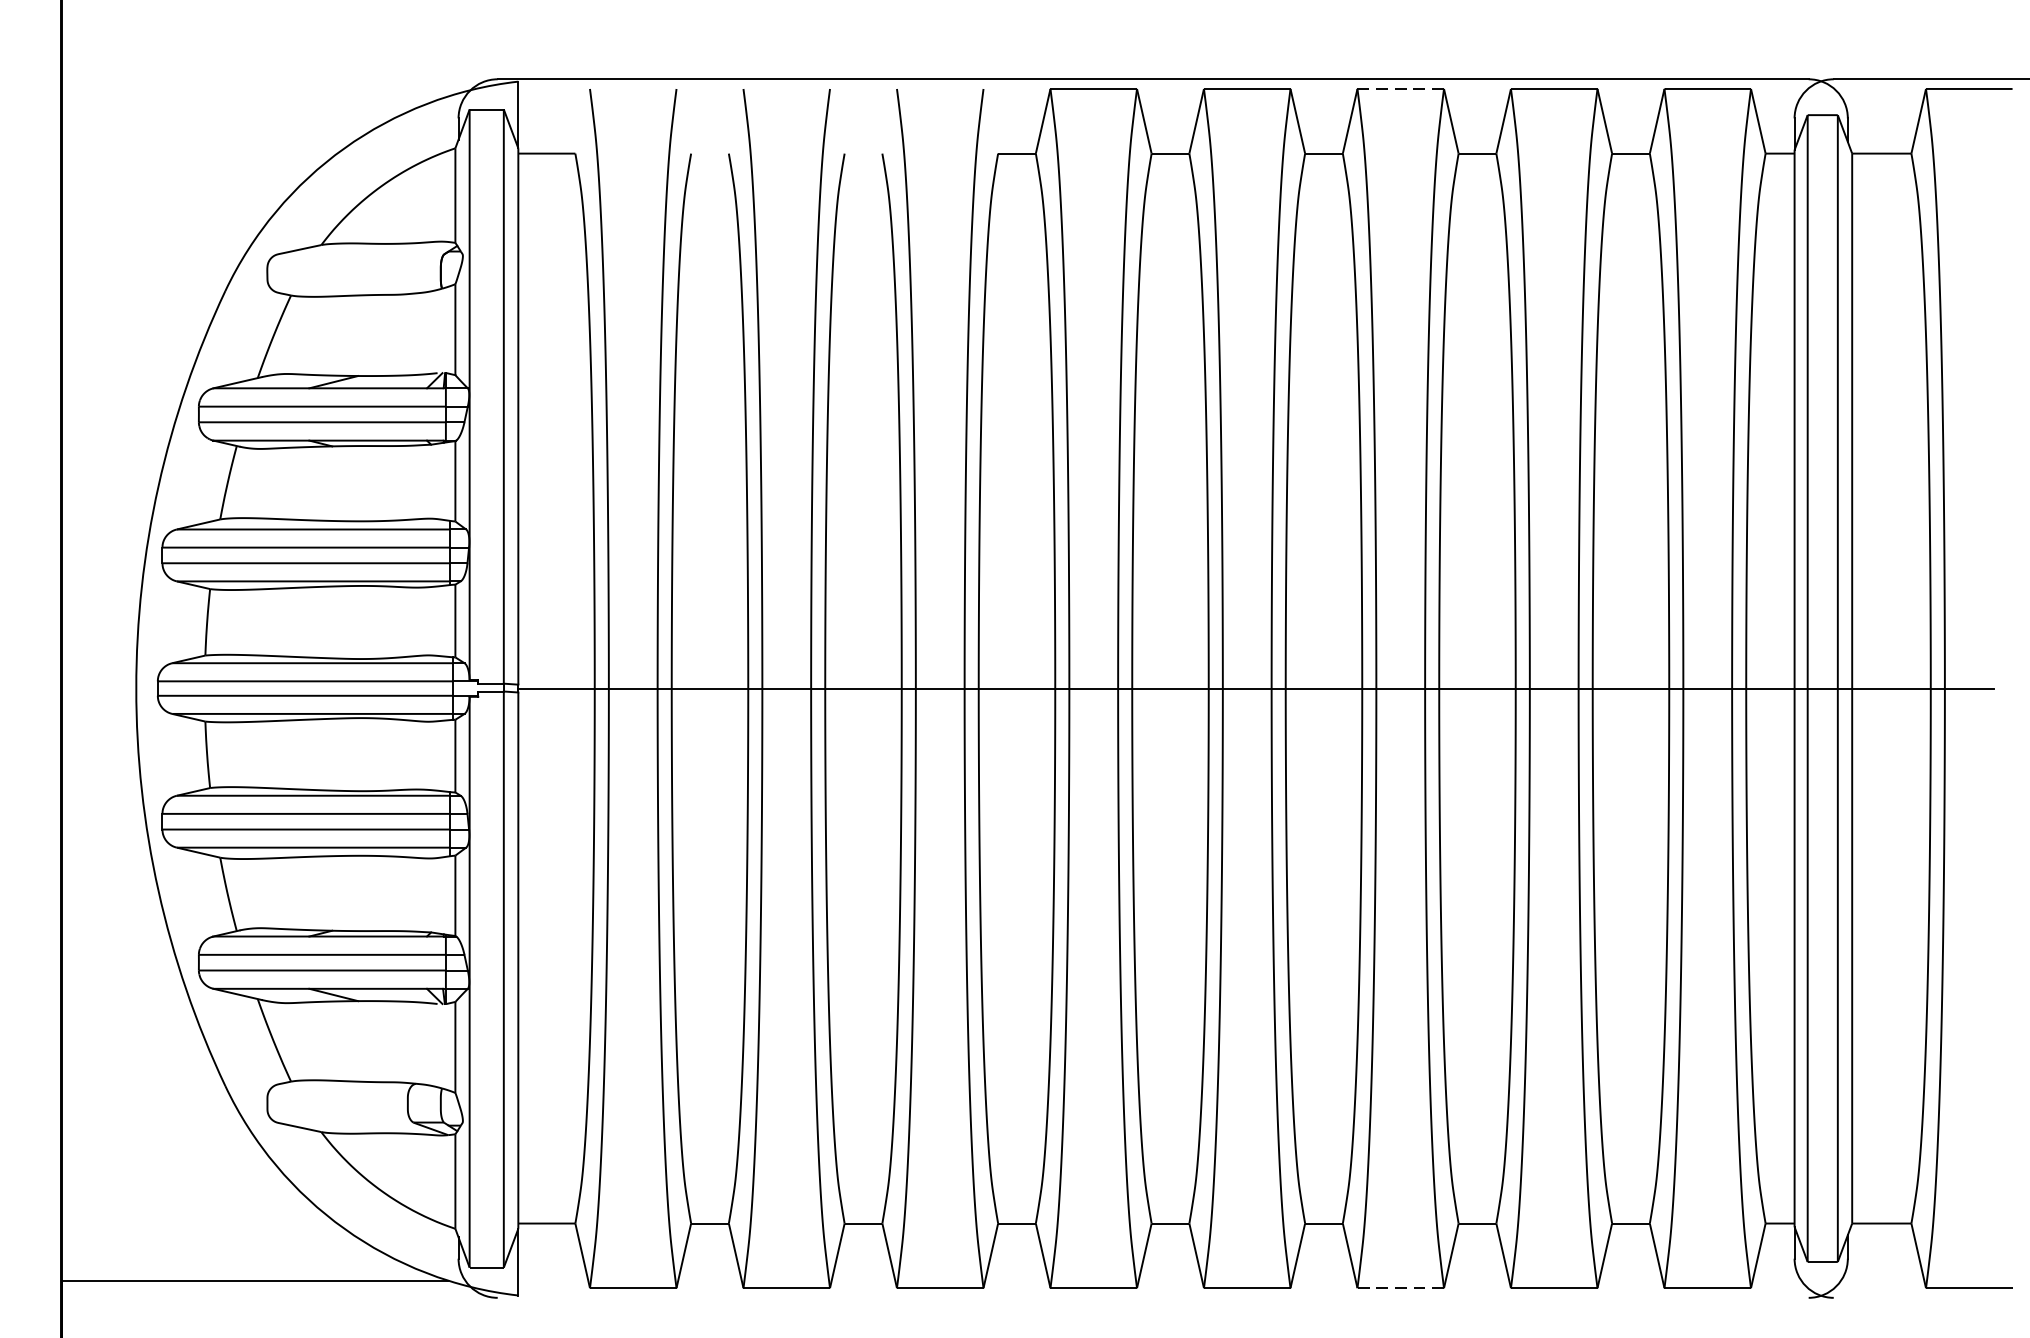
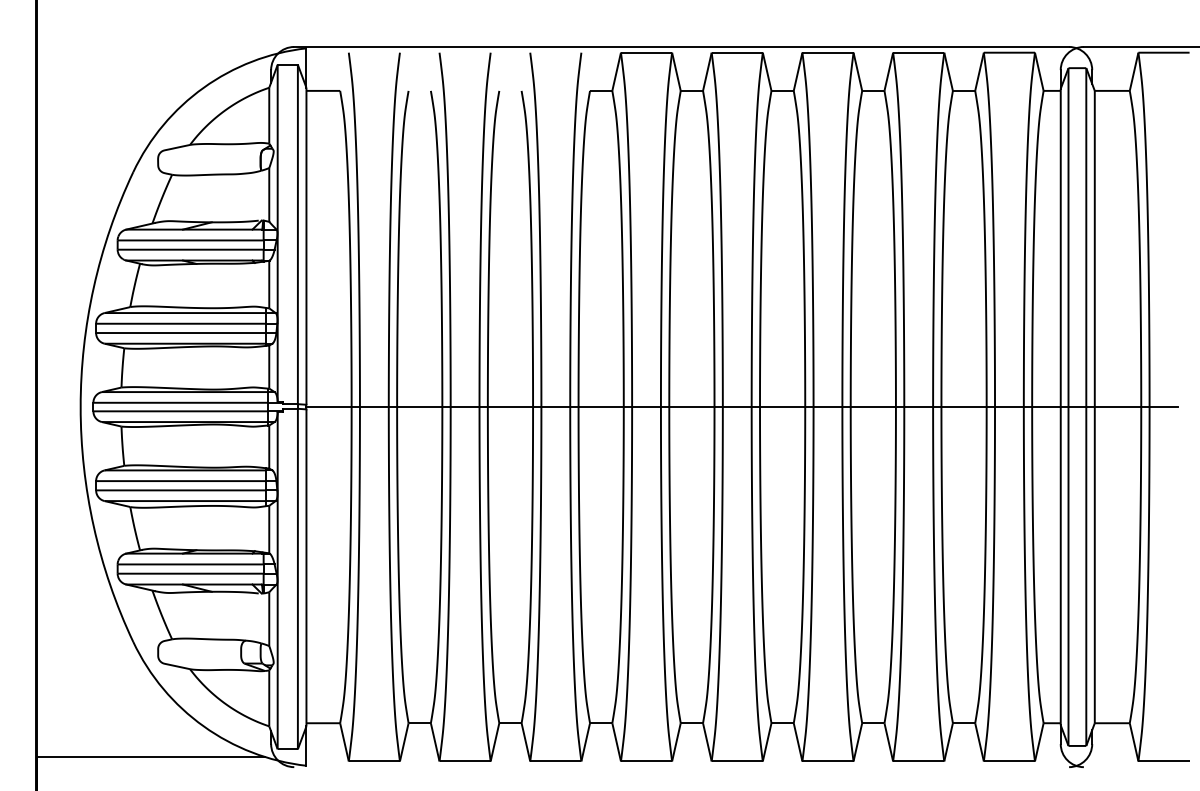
line: (1401, 88) -> (828, 52), dashed -> solid
line: (1399, 1288) -> (827, 761), dashed -> solid

